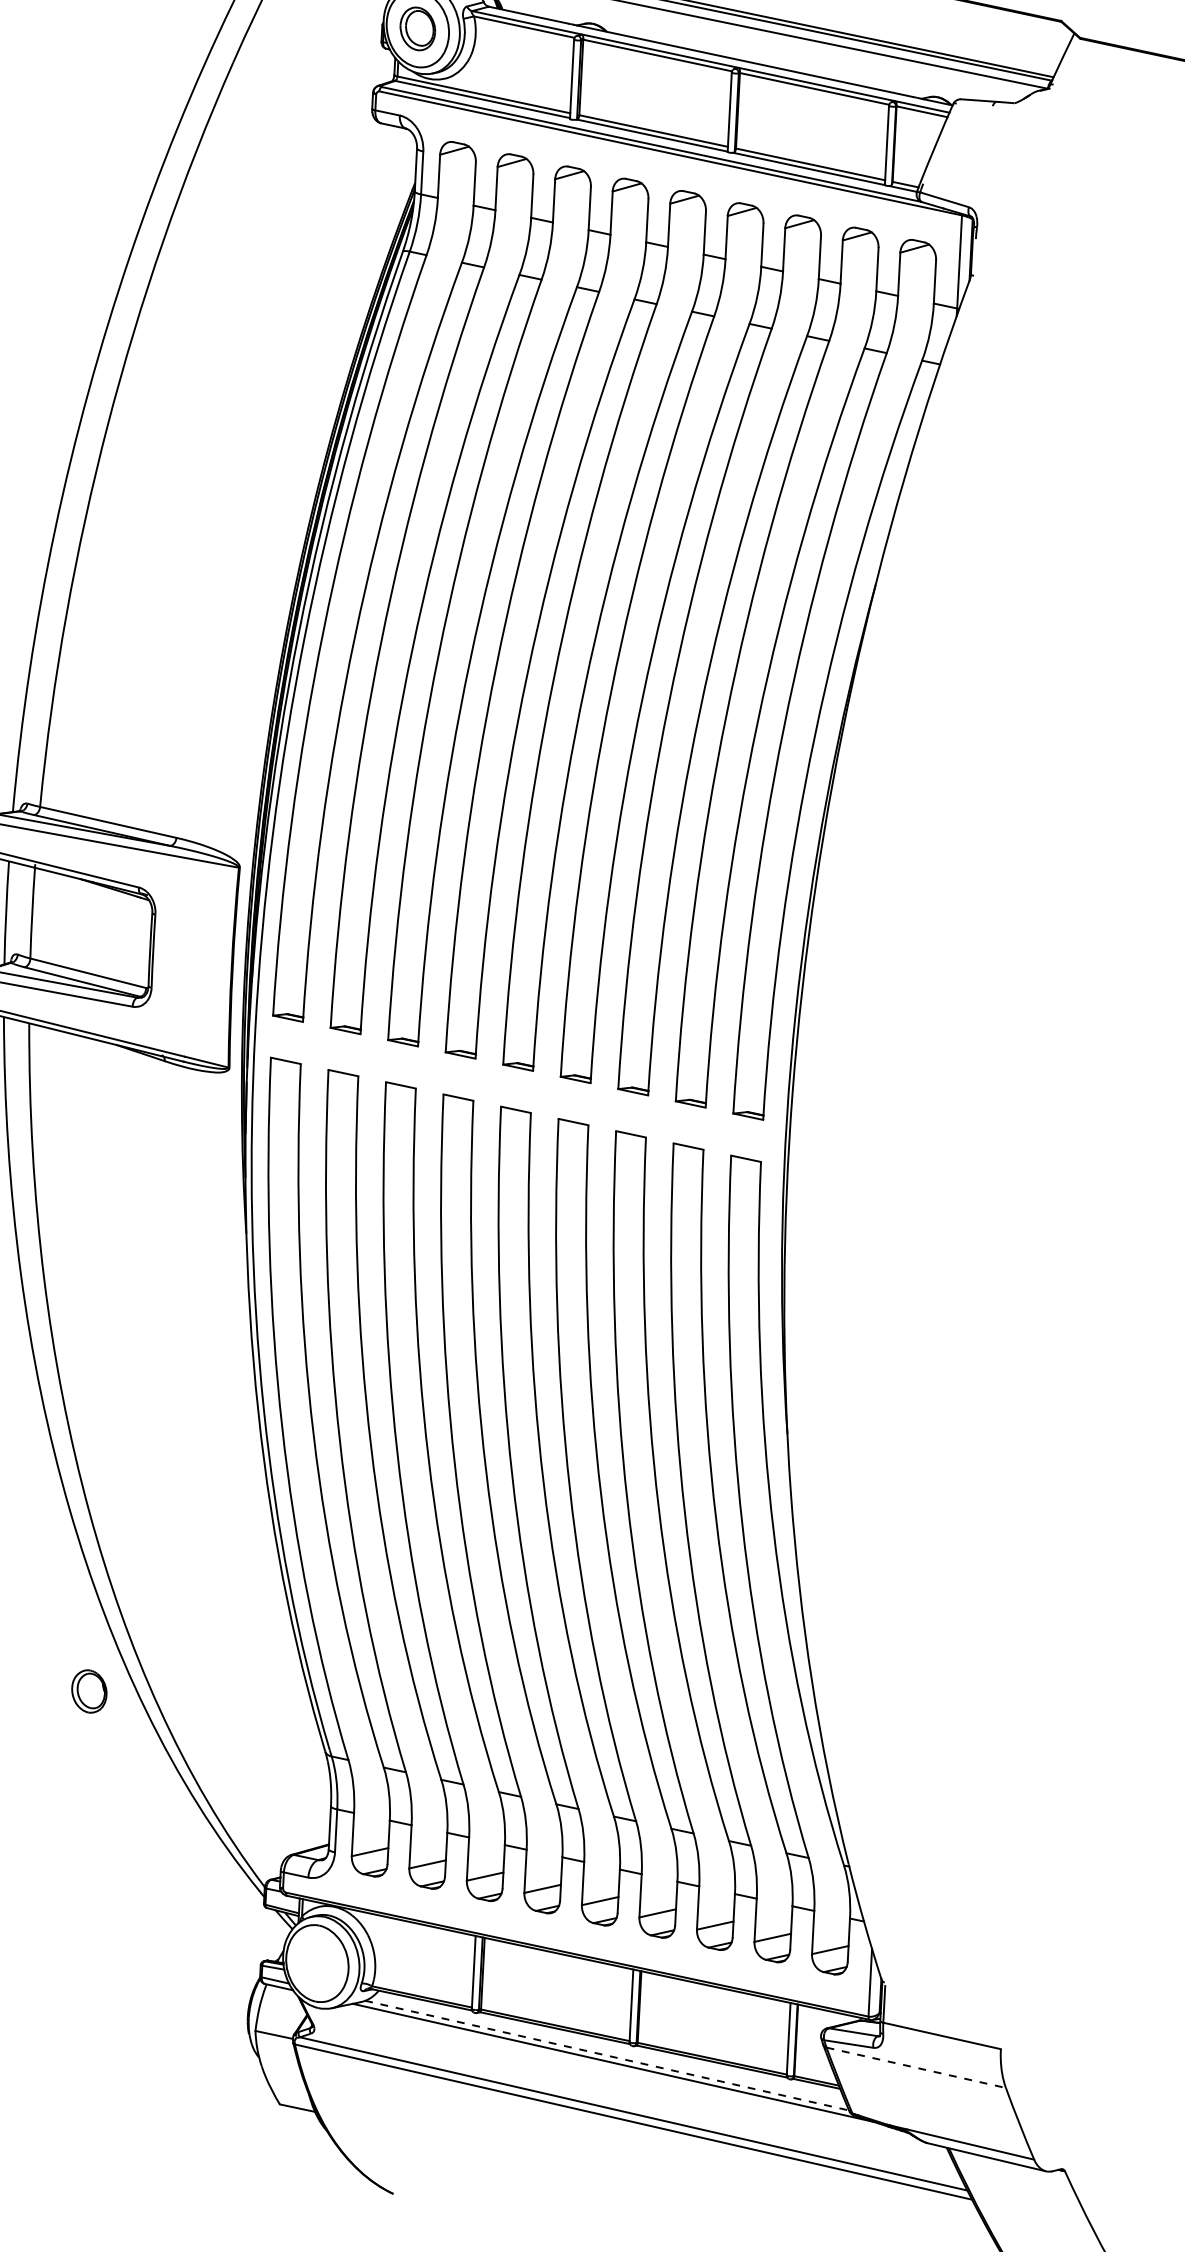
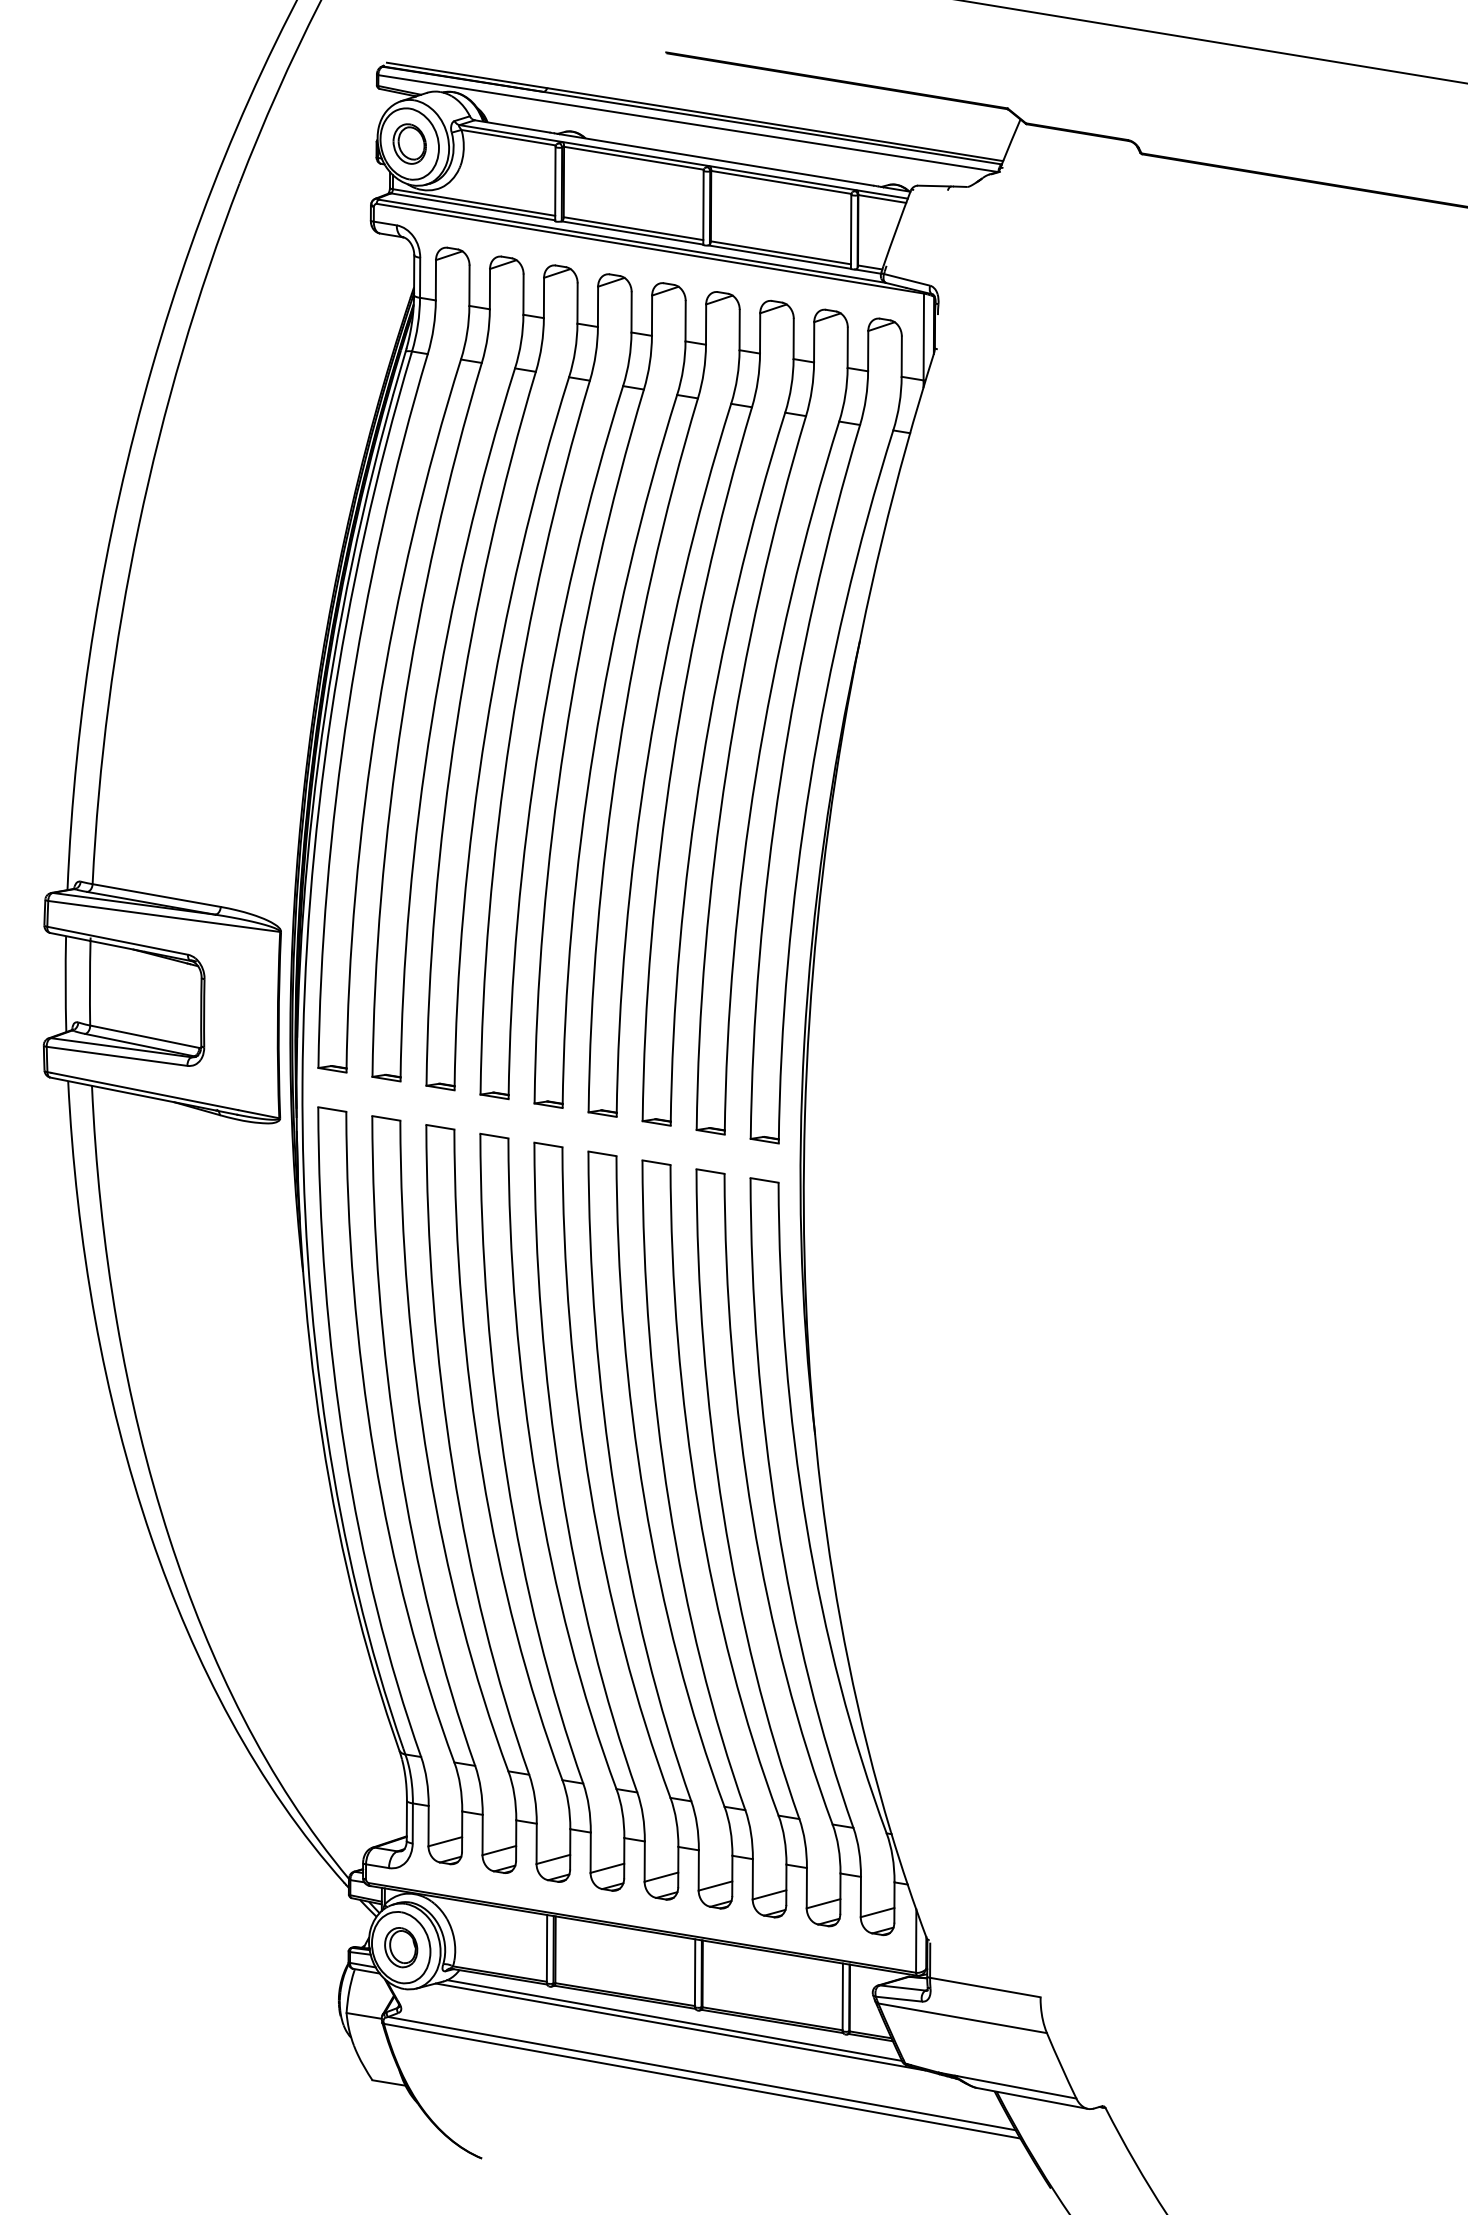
part: (89, 1691) -> (401, 1947), moved
line: (606, 2055) -> (674, 2020), dashed -> solid
line: (916, 2067) -> (962, 2018), dashed -> solid

